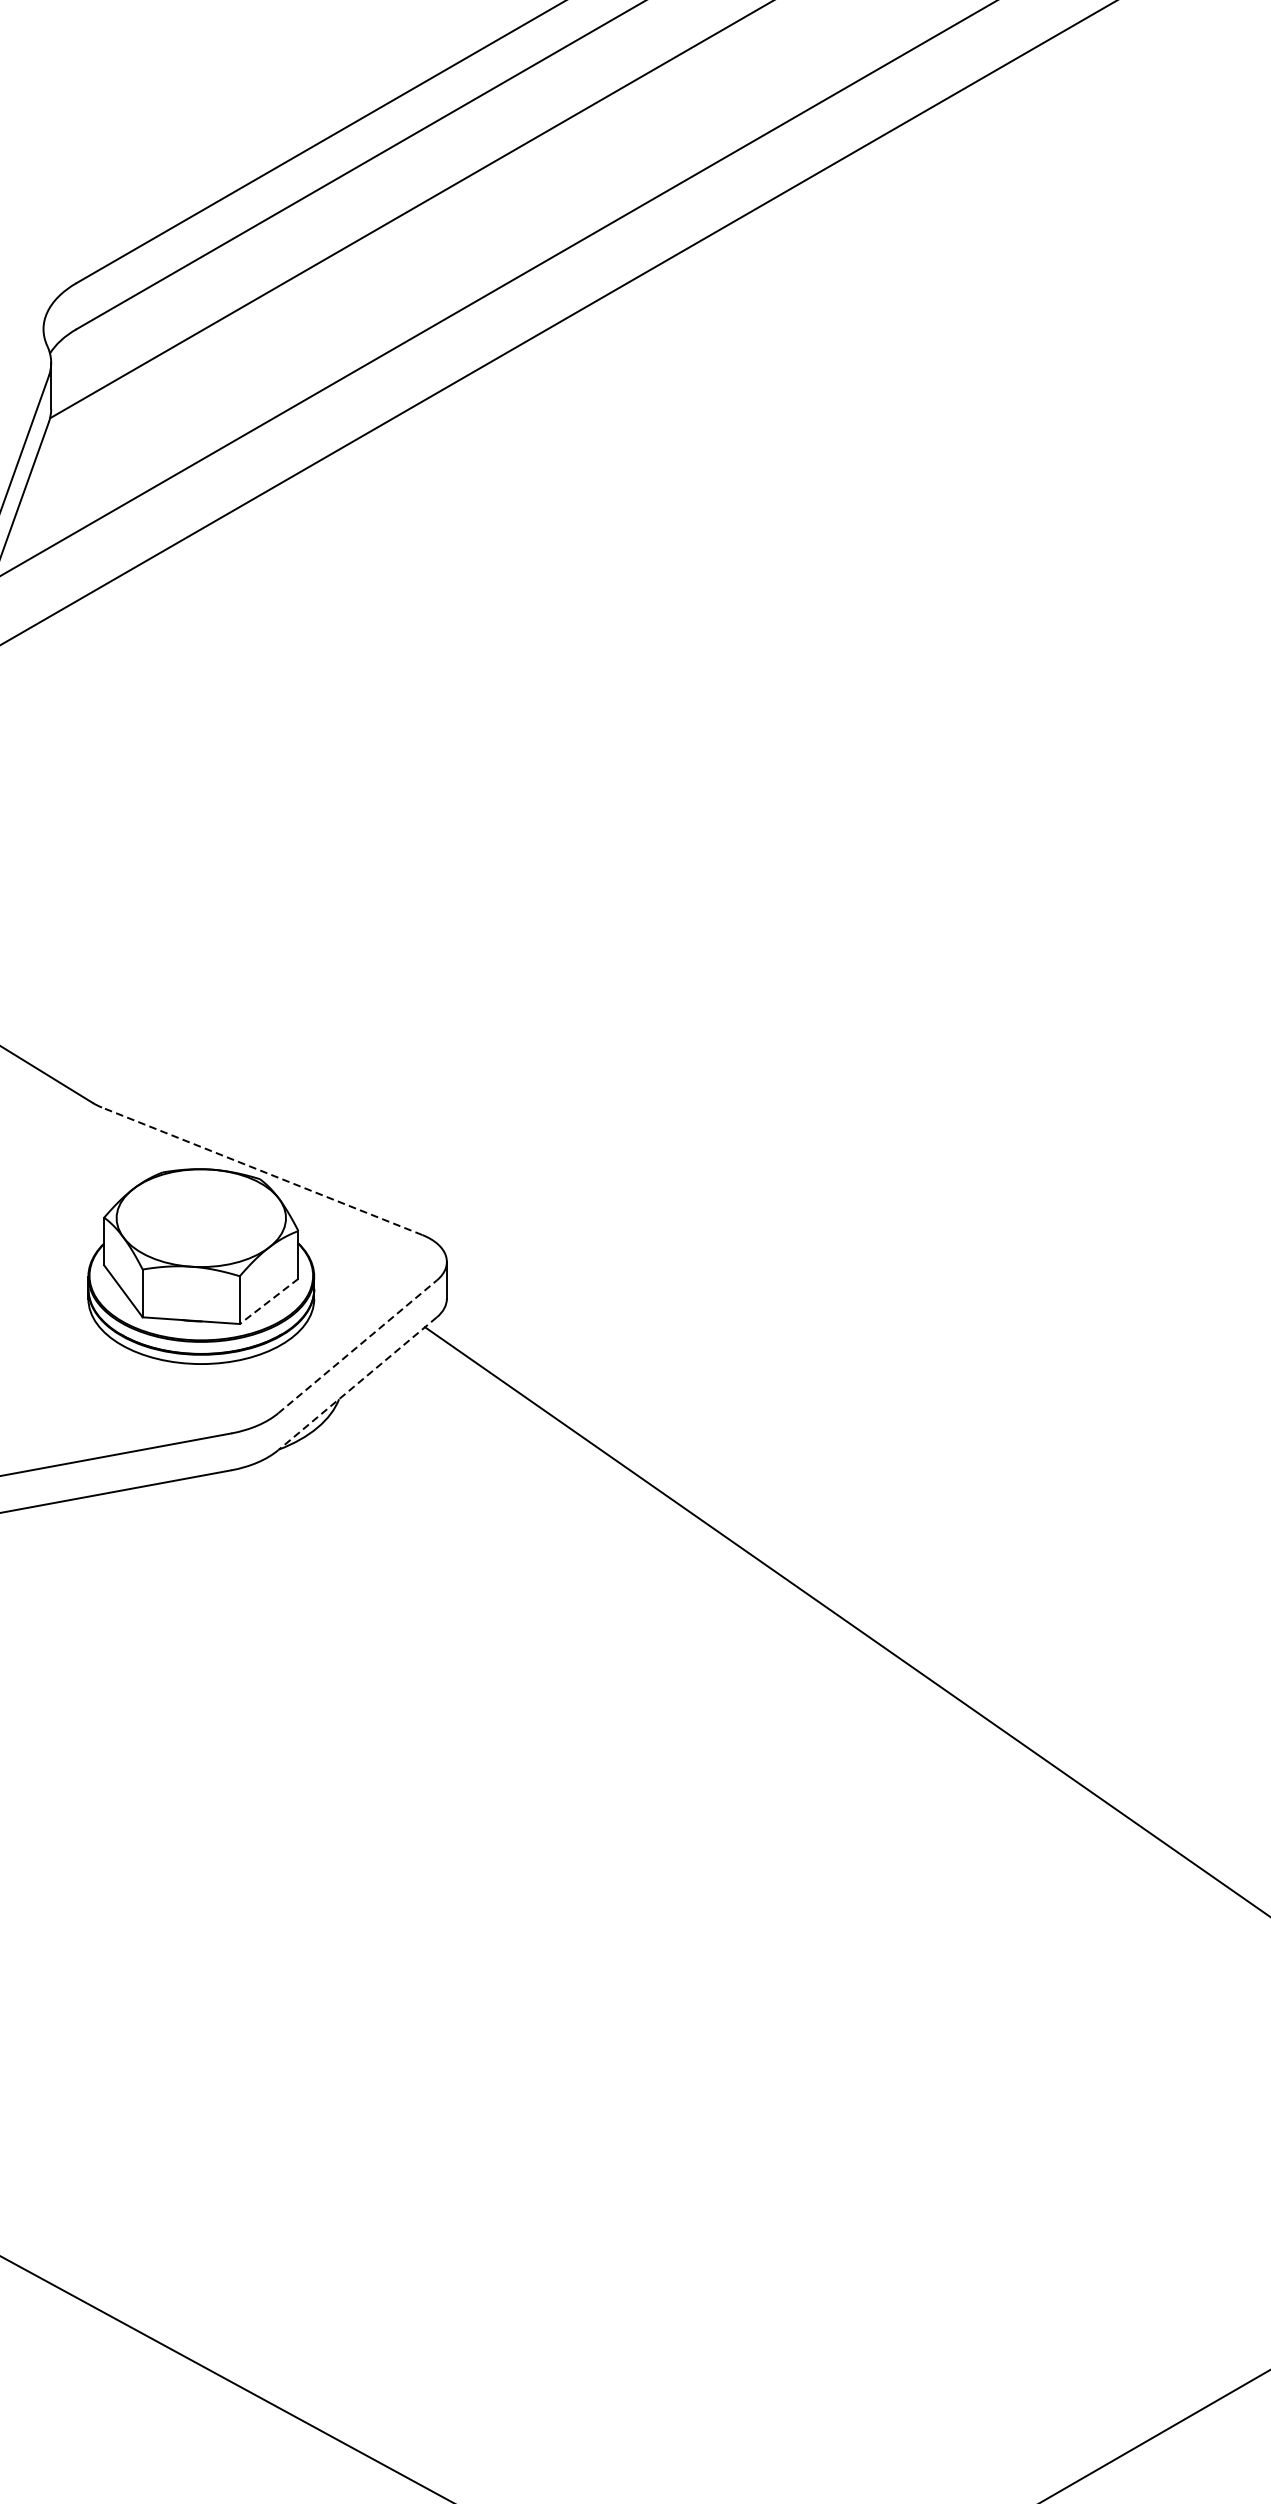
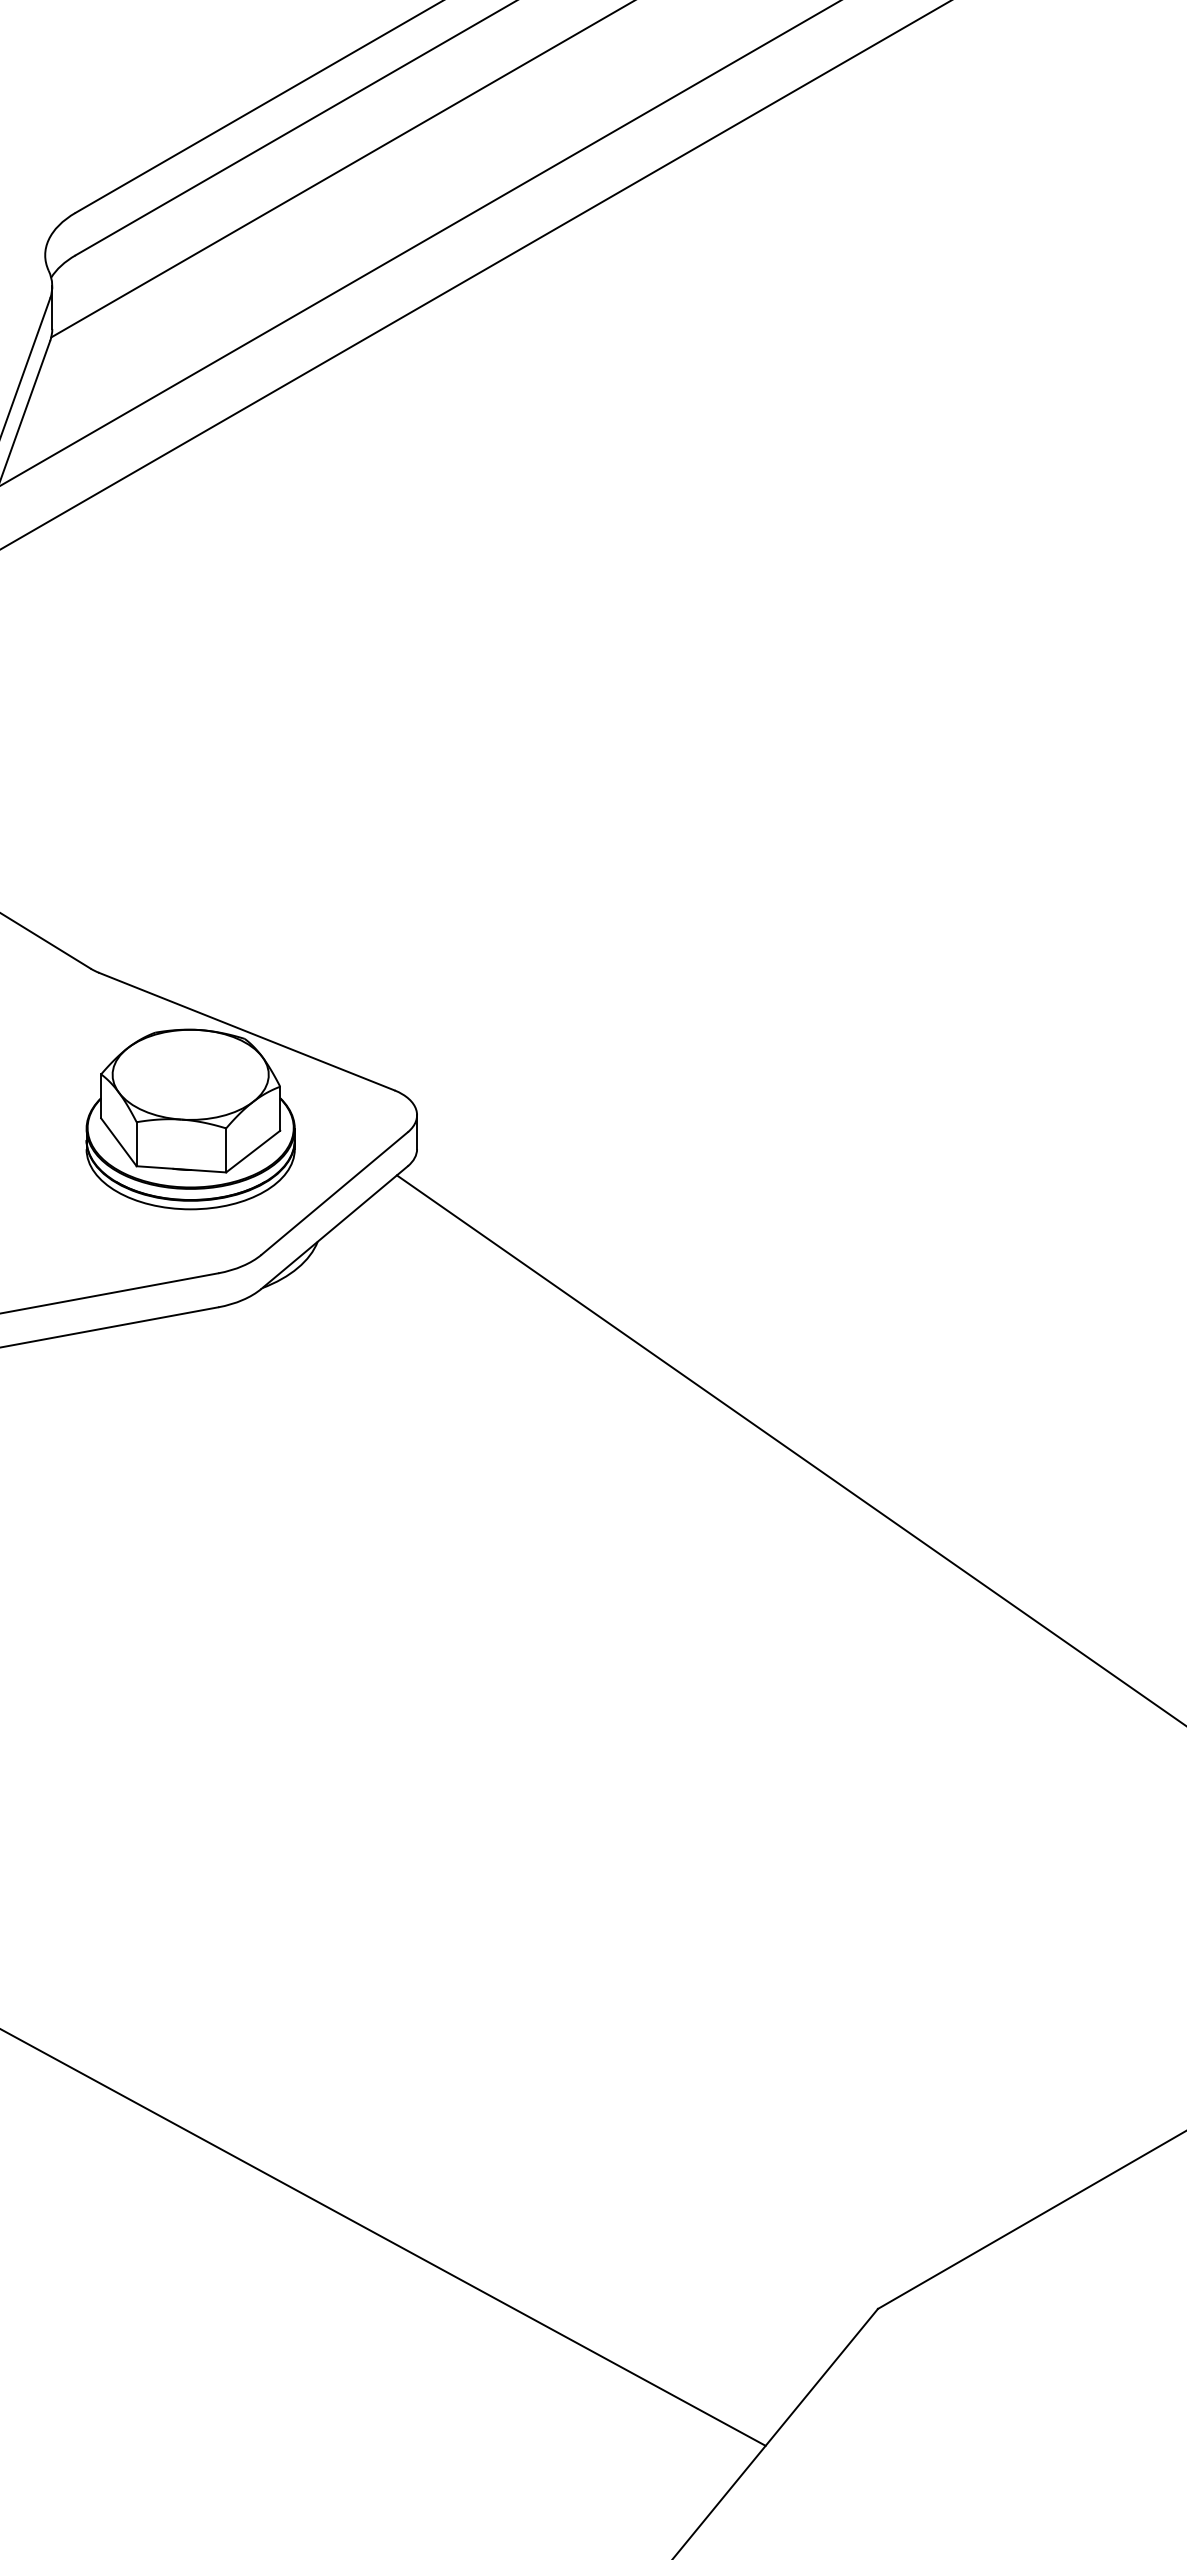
line: (261, 1171) -> (246, 1031), dashed -> solid
line: (268, 1301) -> (252, 1151), dashed -> solid
line: (358, 1346) -> (335, 1193), dashed -> solid
line: (357, 1383) -> (334, 1227), dashed -> solid

